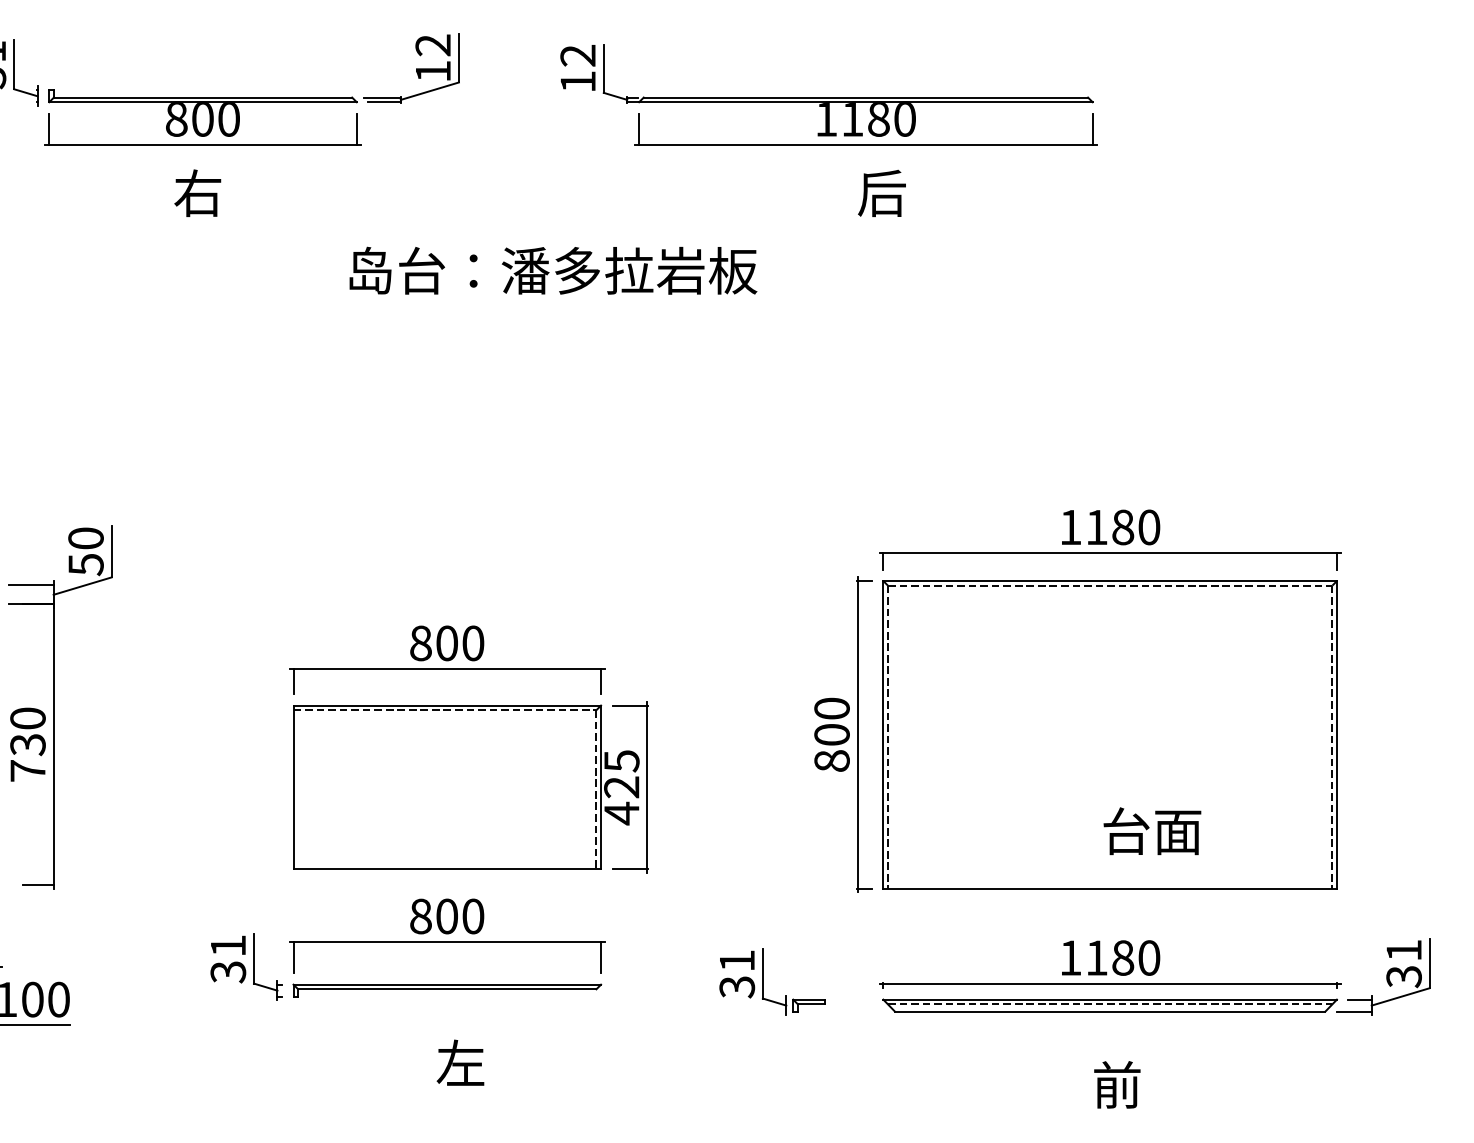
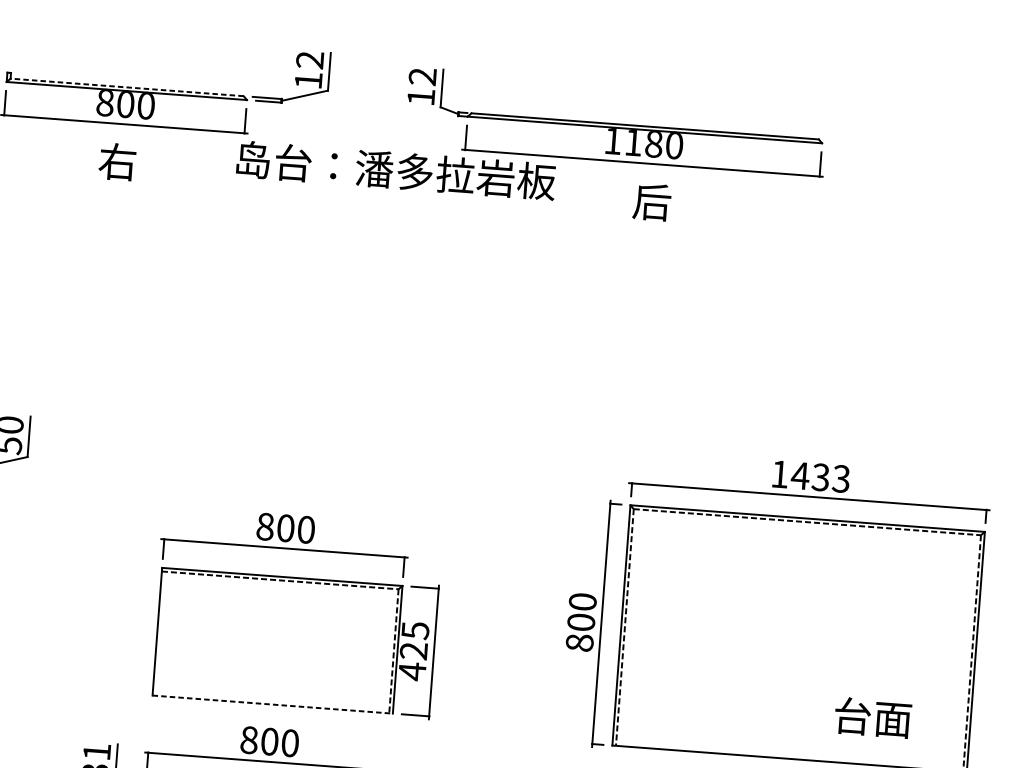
line: (202, 97) -> (126, 87), solid -> dashed
text: (553, 270) -> (396, 170), moved
text: (1122, 527) -> (820, 477), 1180 -> 1433
text: (1152, 831) -> (873, 717), moved
line: (447, 868) -> (272, 704), solid -> dashed

